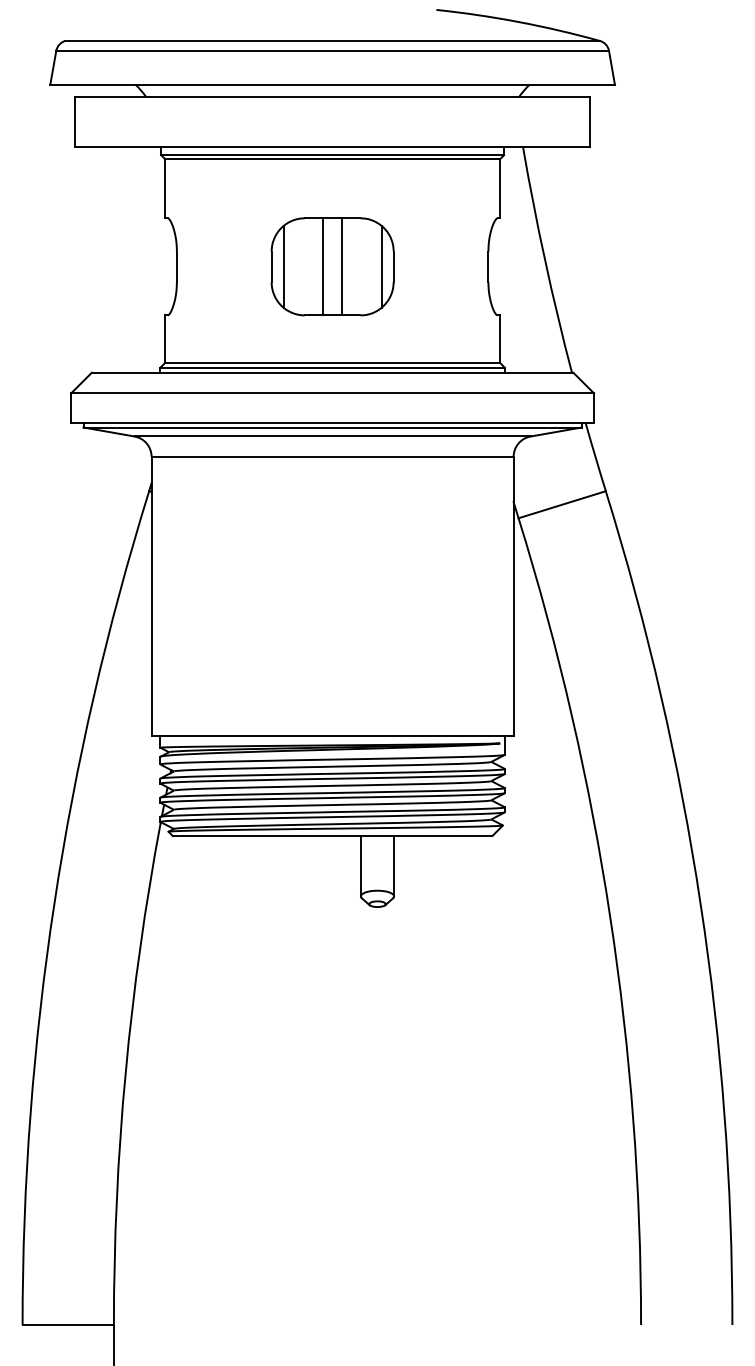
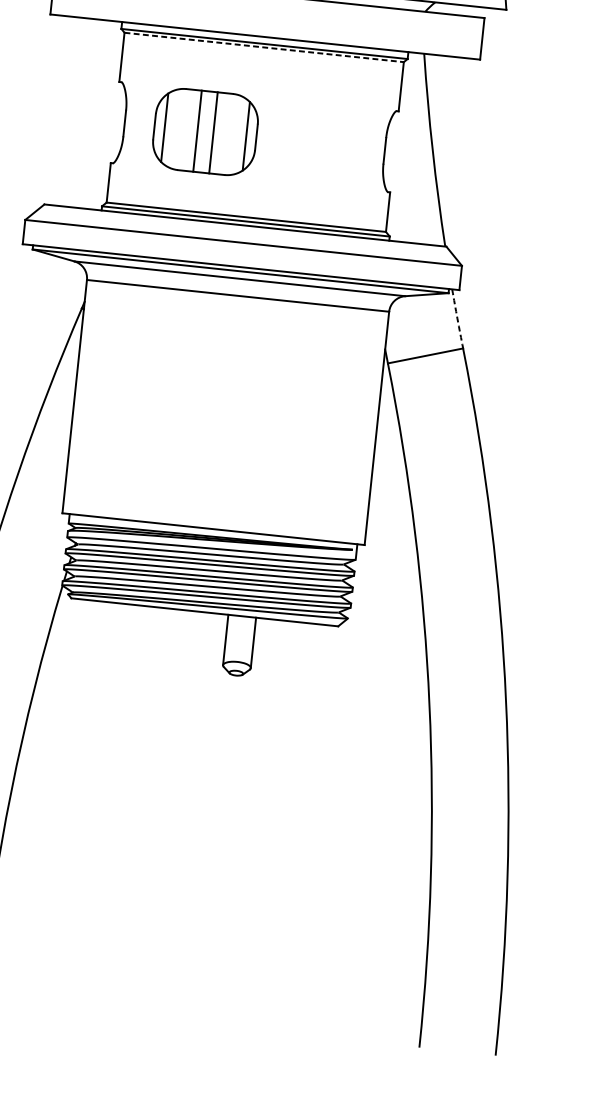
line: (333, 159) -> (264, 47), solid -> dashed
part: (332, 266) -> (205, 131), moved
arc: (595, 456) -> (457, 318), solid -> dashed

